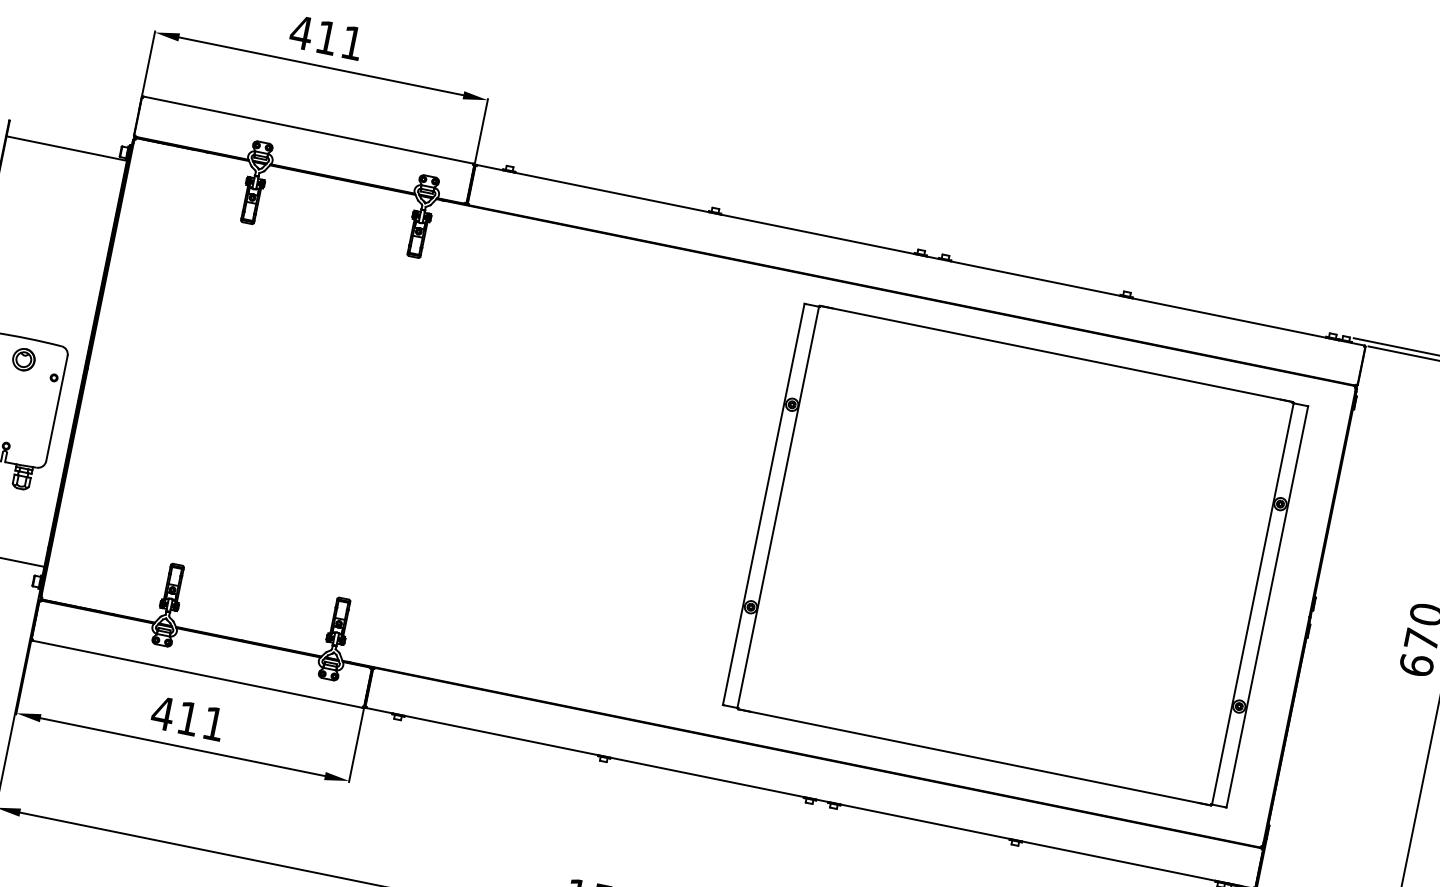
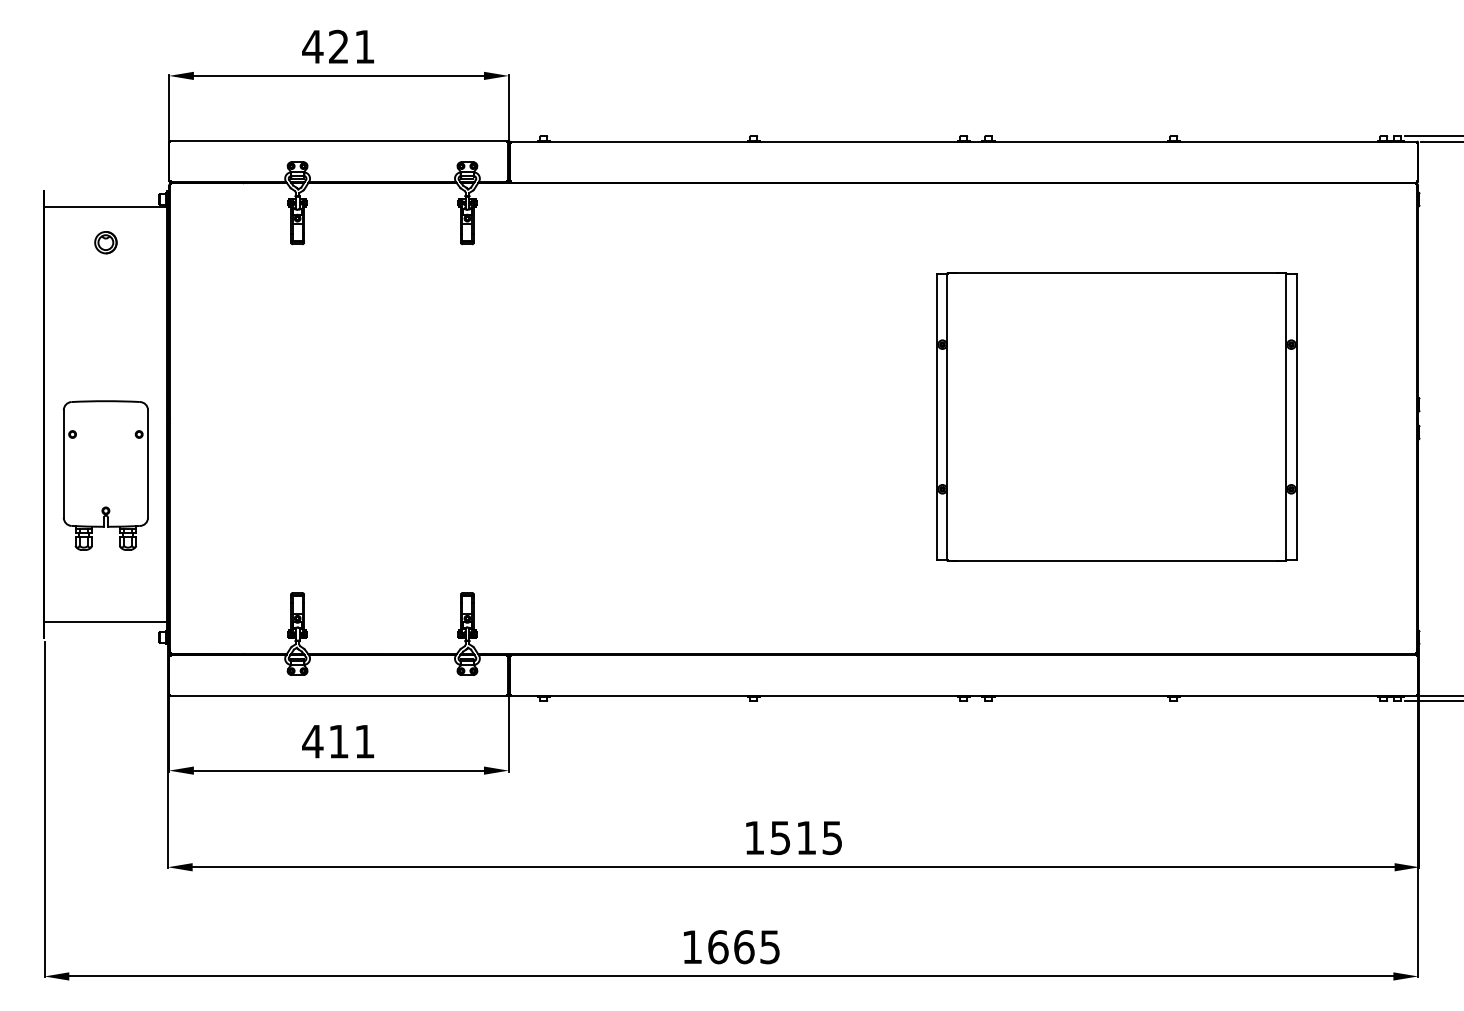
text: (326, 37) -> (338, 46), 411 -> 421
part: (23, 359) -> (105, 242), moved
part: (1015, 555) -> (1116, 416), size x0.7

